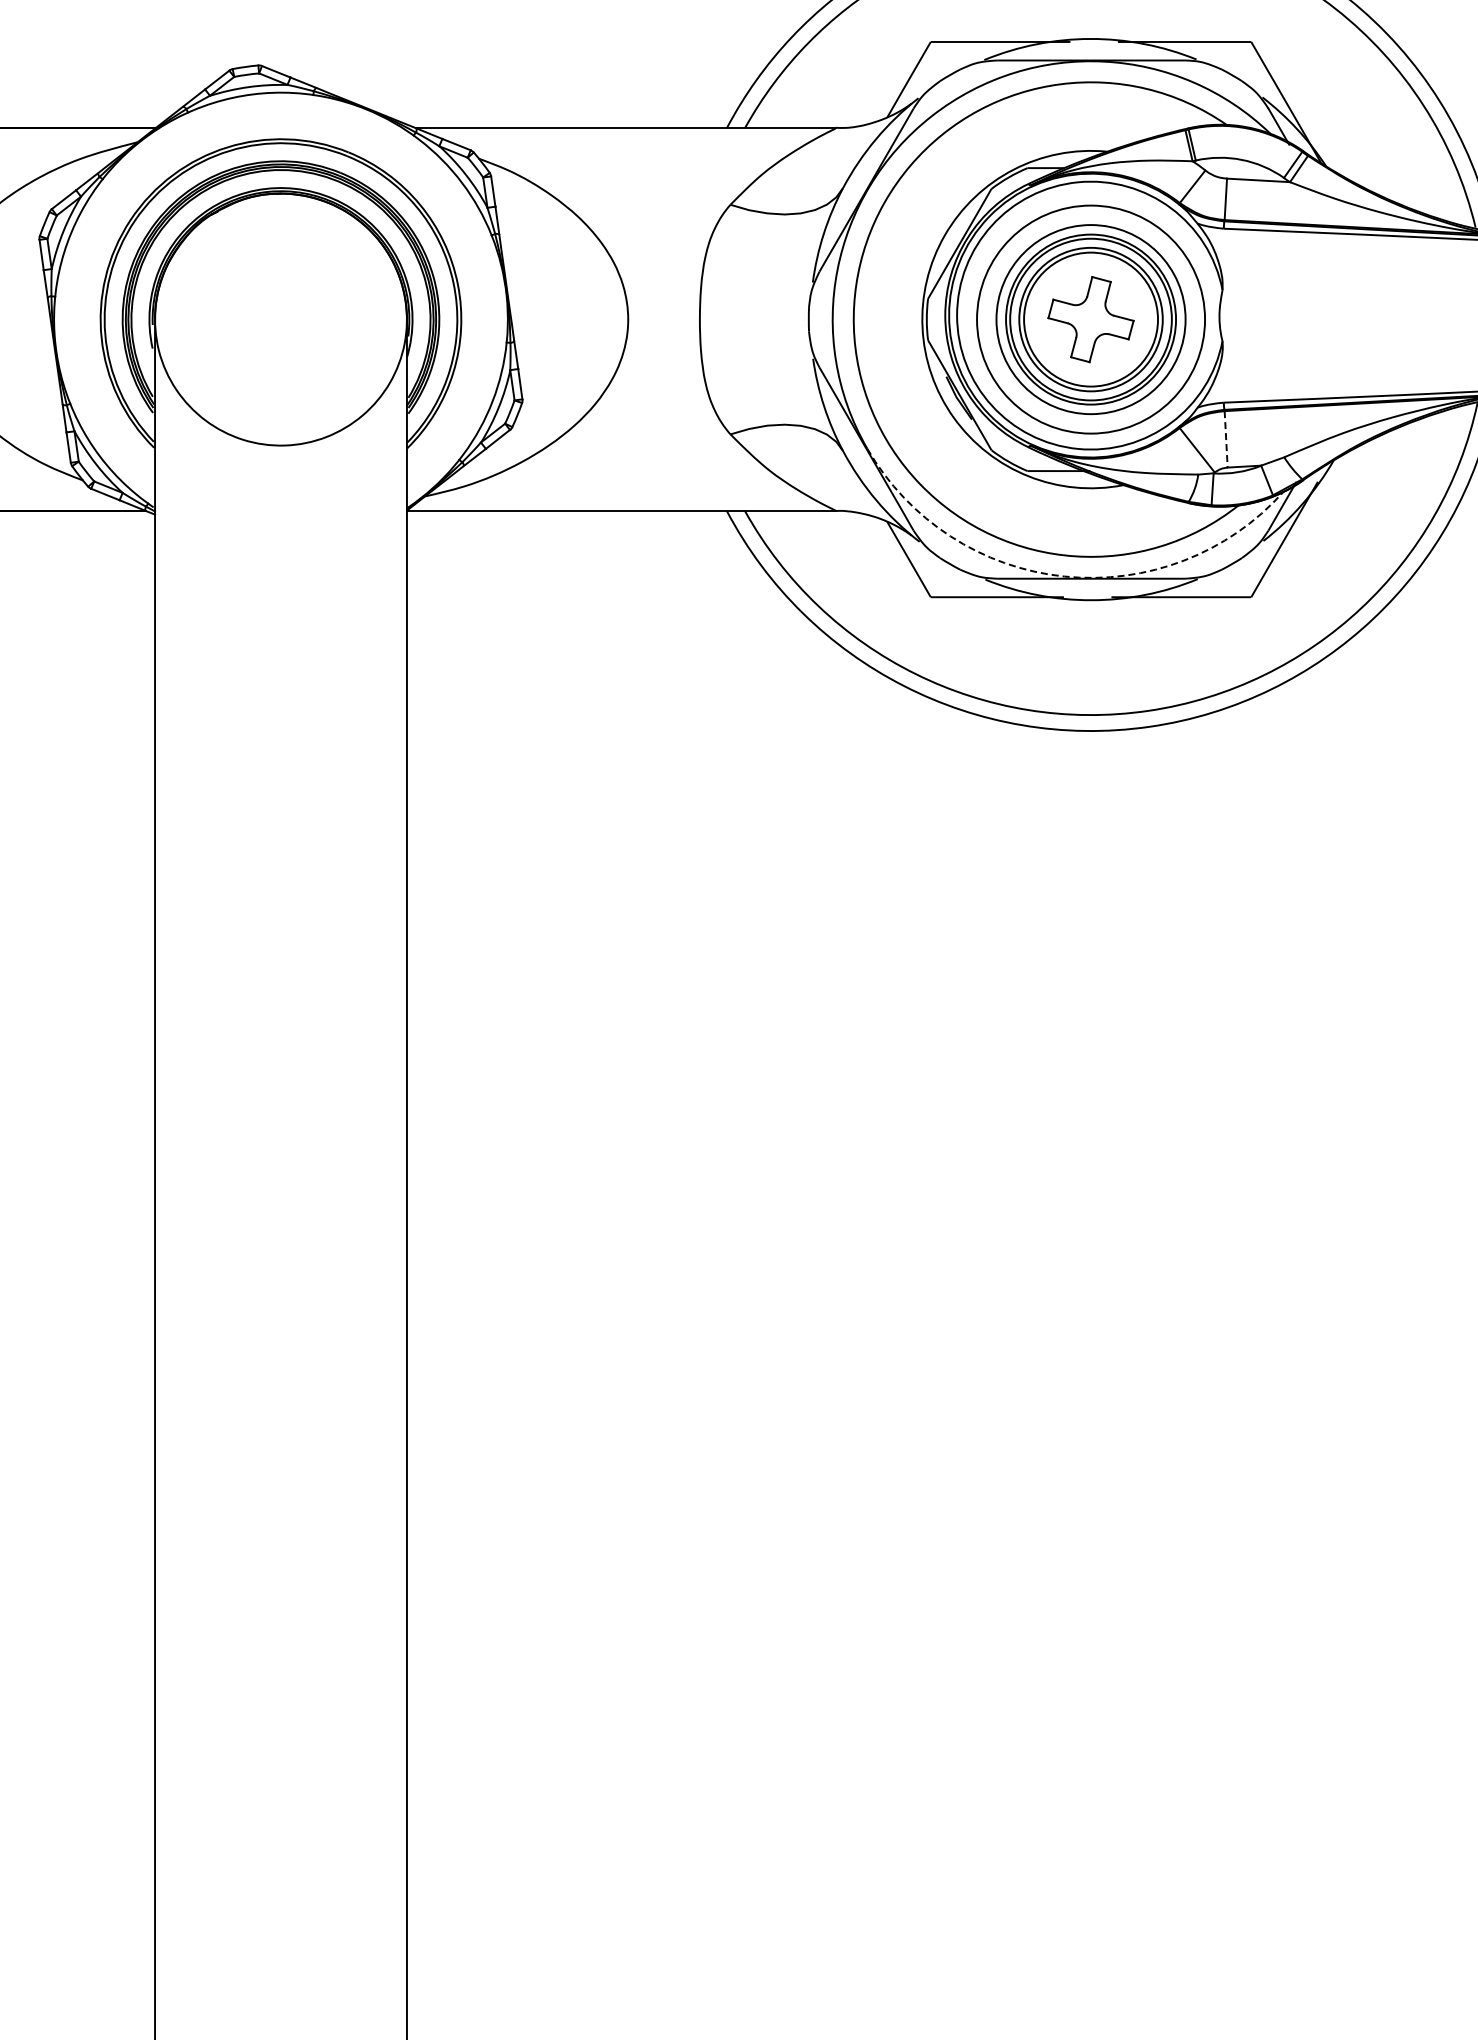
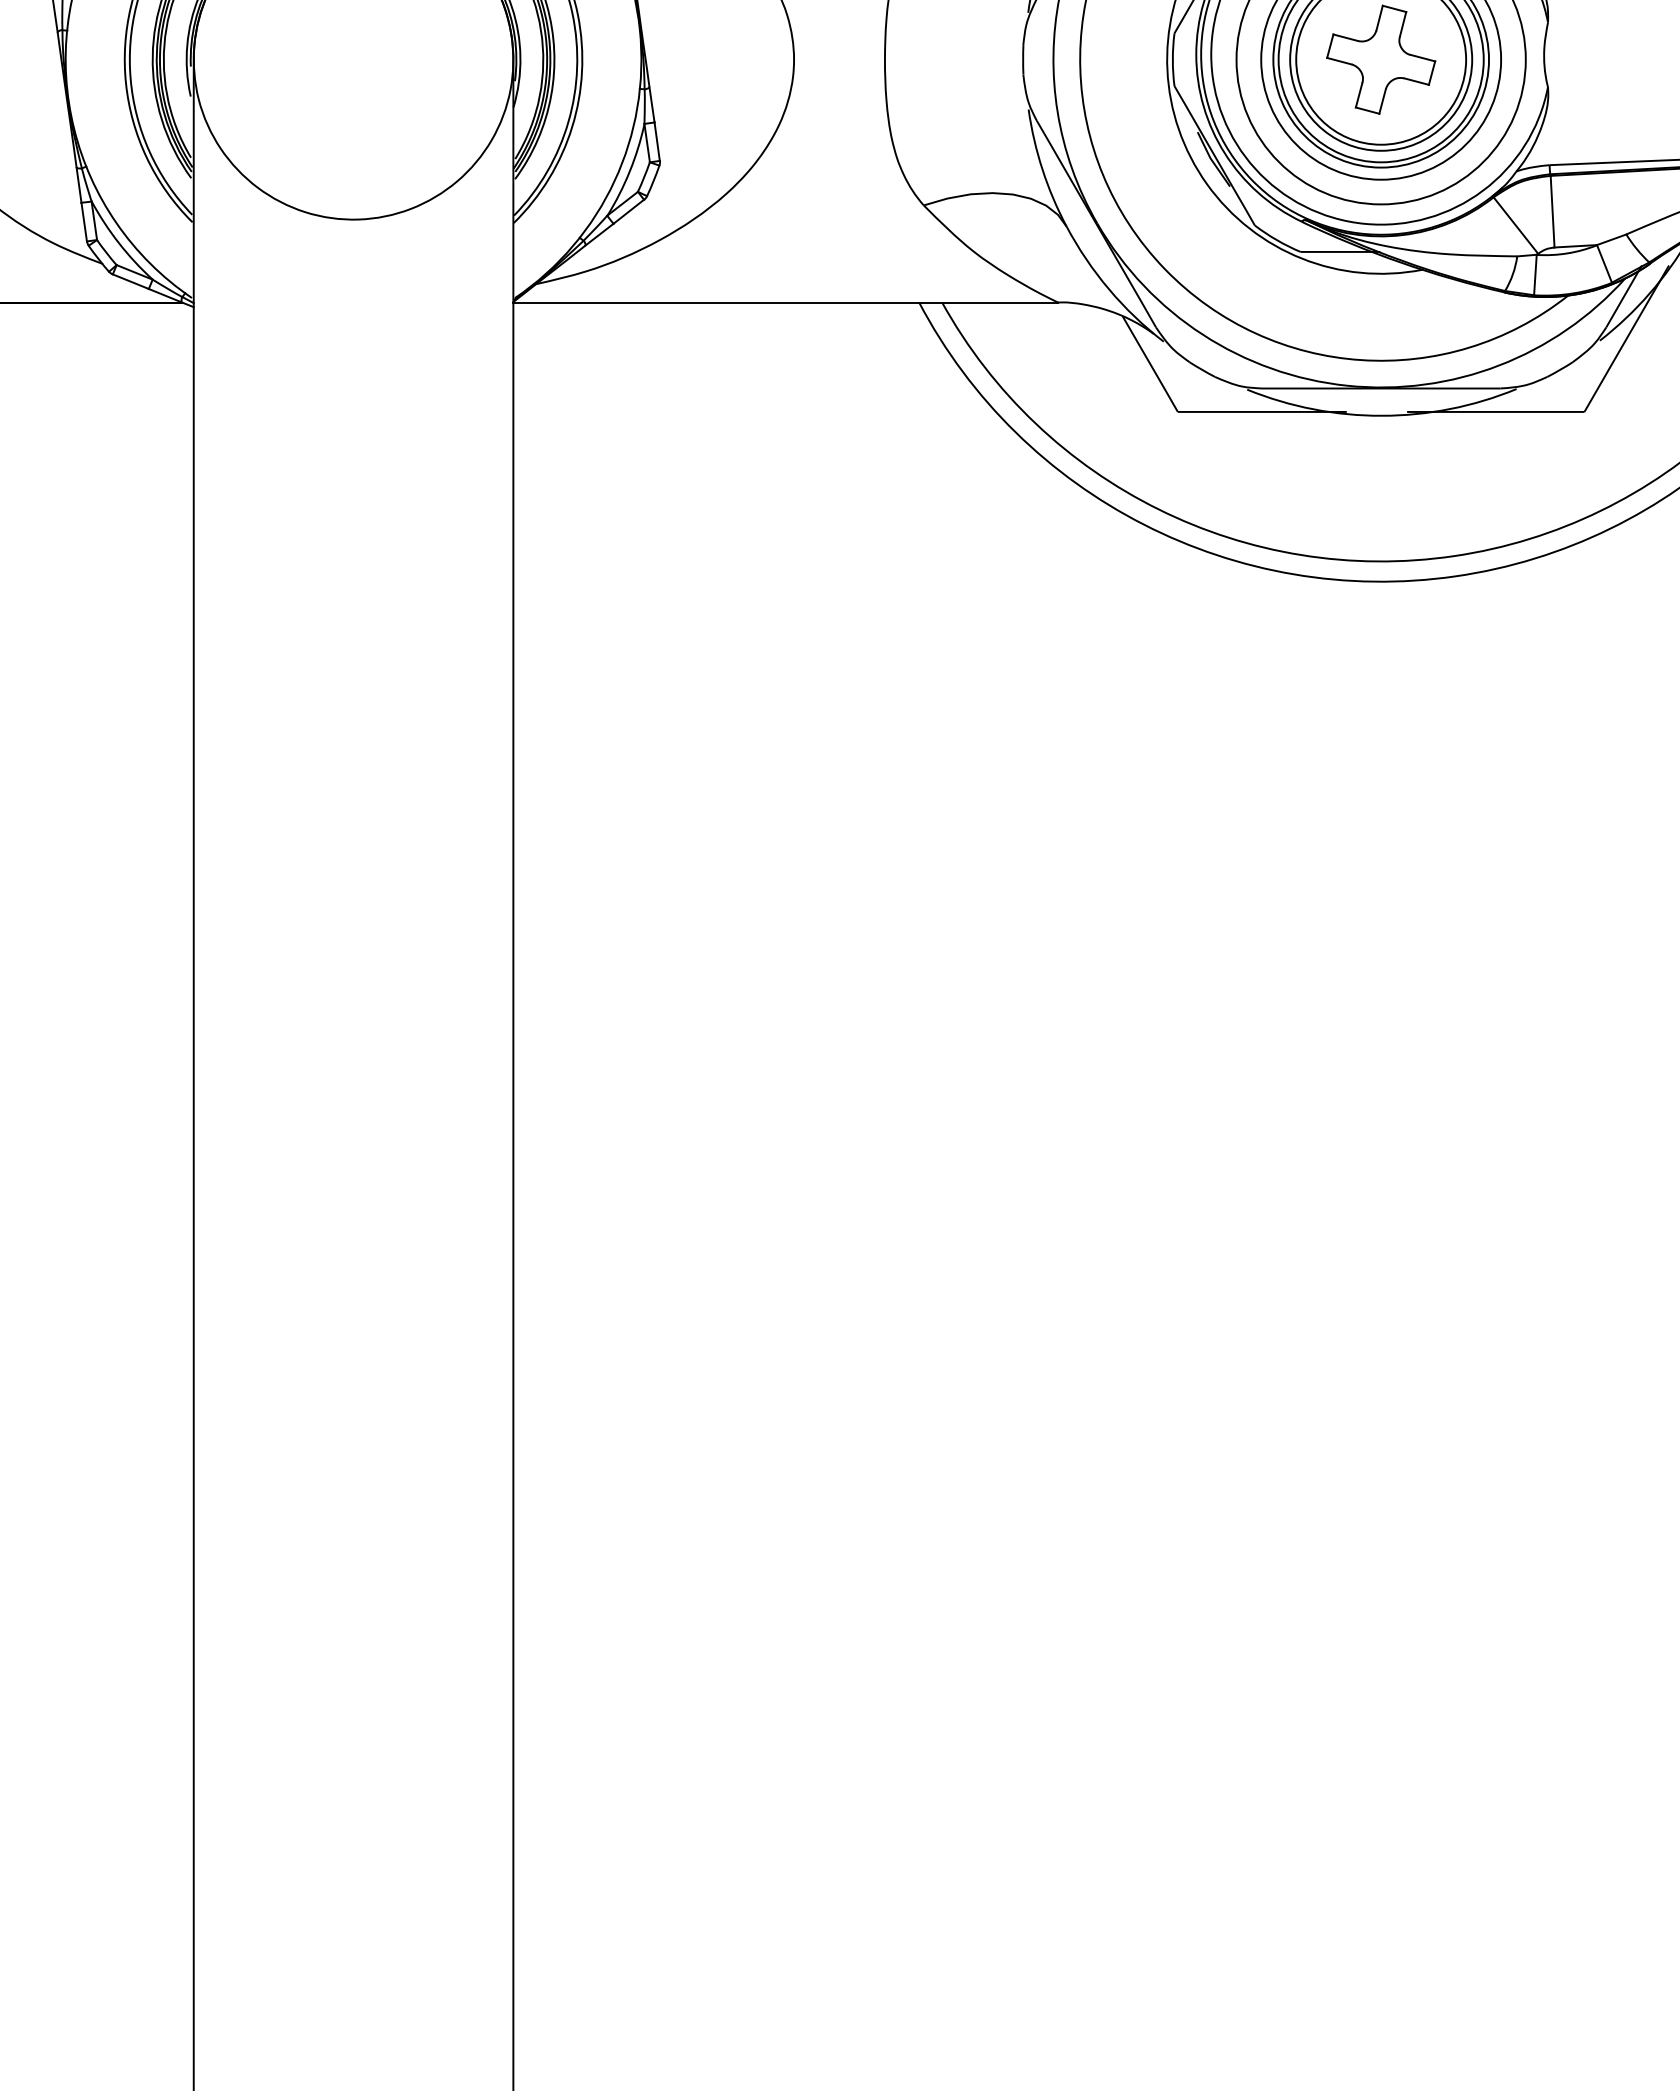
line: (1226, 439) -> (1553, 211), dashed -> solid
arc: (1064, 576) -> (1347, 385), dashed -> solid

